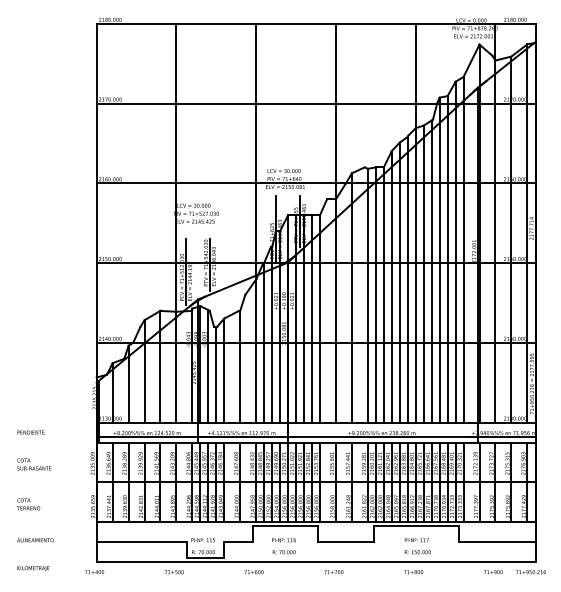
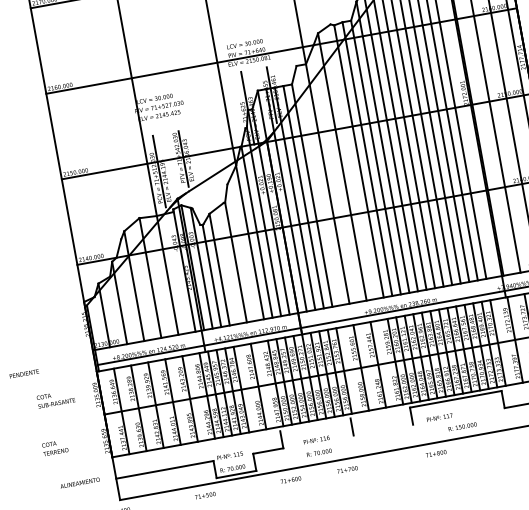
text: (34, 464) -> (56, 399), moved
text: (28, 504) -> (55, 447), moved
line: (285, 526) -> (315, 424), removed
text: (35, 540) -> (80, 483), moved
text: (416, 540) -> (439, 417), moved
line: (345, 542) -> (383, 430), removed
text: (333, 572) -> (347, 470), moved
text: (413, 572) -> (436, 454), moved

